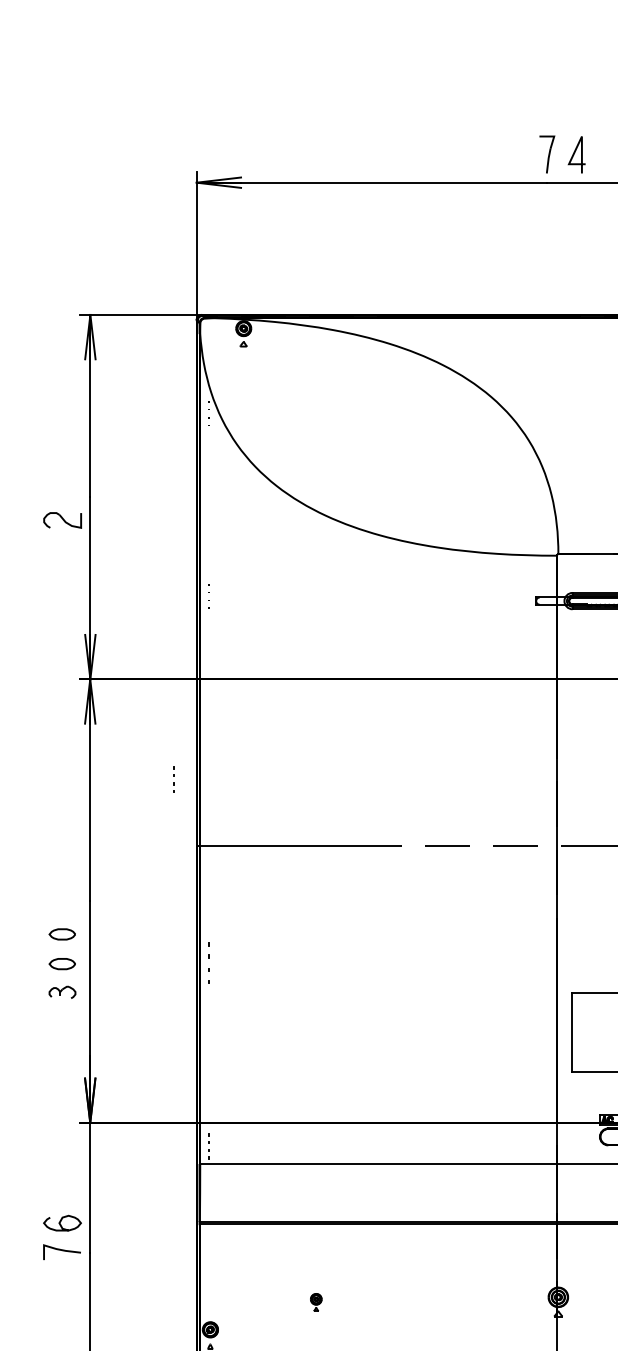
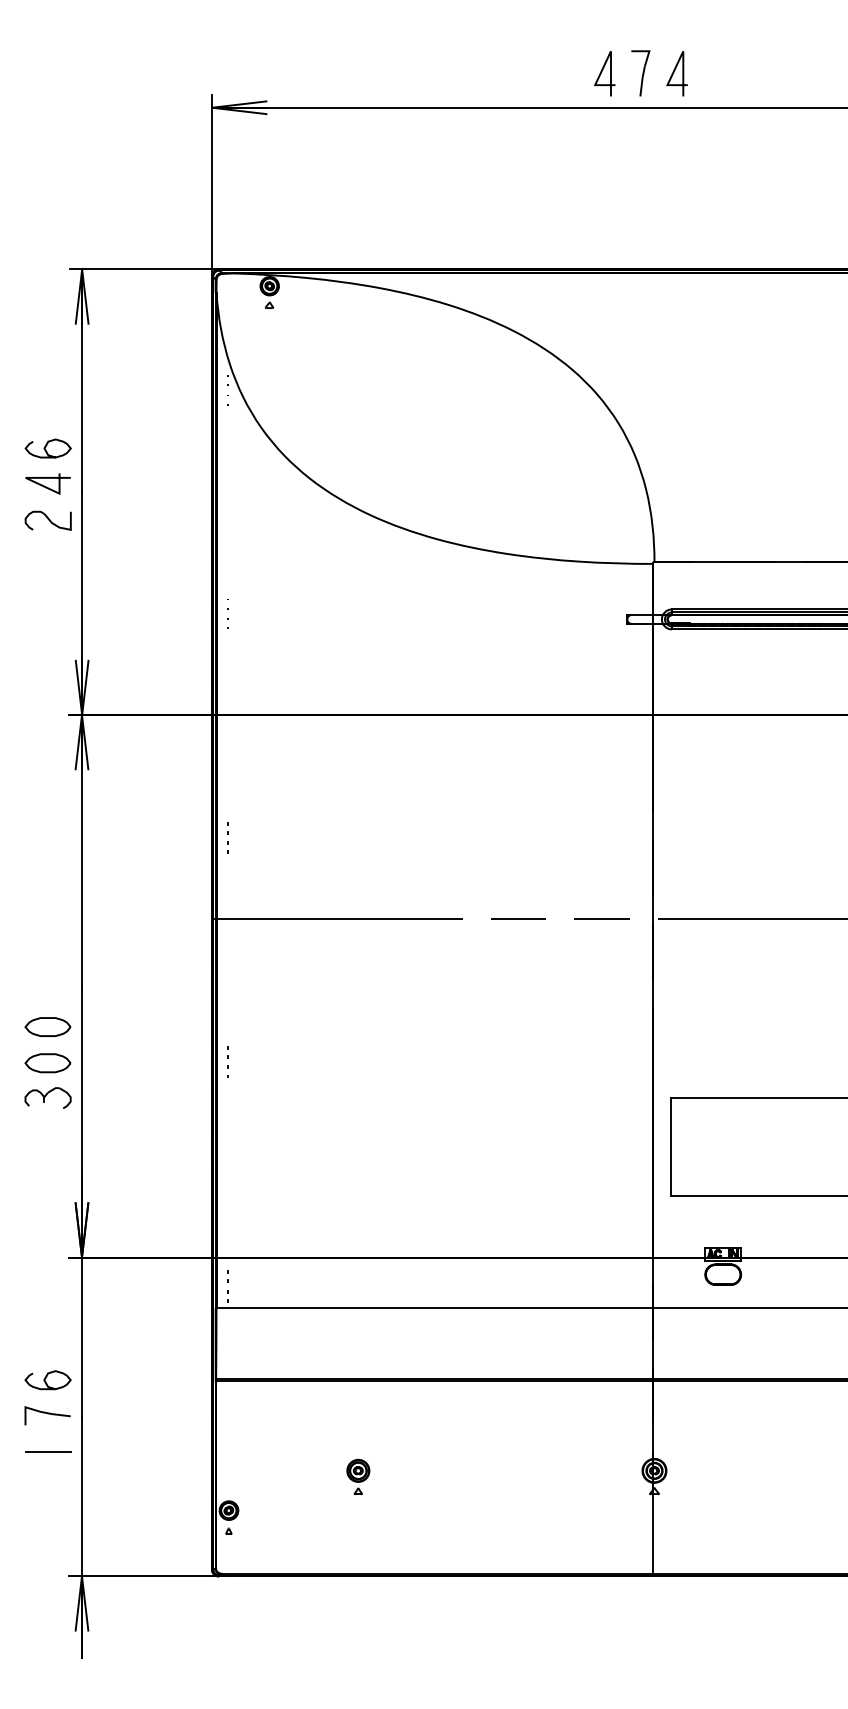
line: (515, 153) -> (602, 72), added
curve: (61, 460) -> (46, 447), added
line: (61, 492) -> (46, 486), added
part: (174, 779) -> (227, 837), moved
part: (62, 933) -> (47, 1026), size x1.43
part: (209, 962) -> (227, 1061), size x0.62
part: (62, 964) -> (47, 1063), size x1.43
part: (62, 992) -> (47, 1097), size x1.43
line: (62, 1282) -> (47, 1452), added
part: (316, 1301) -> (358, 1476), size x1.67

